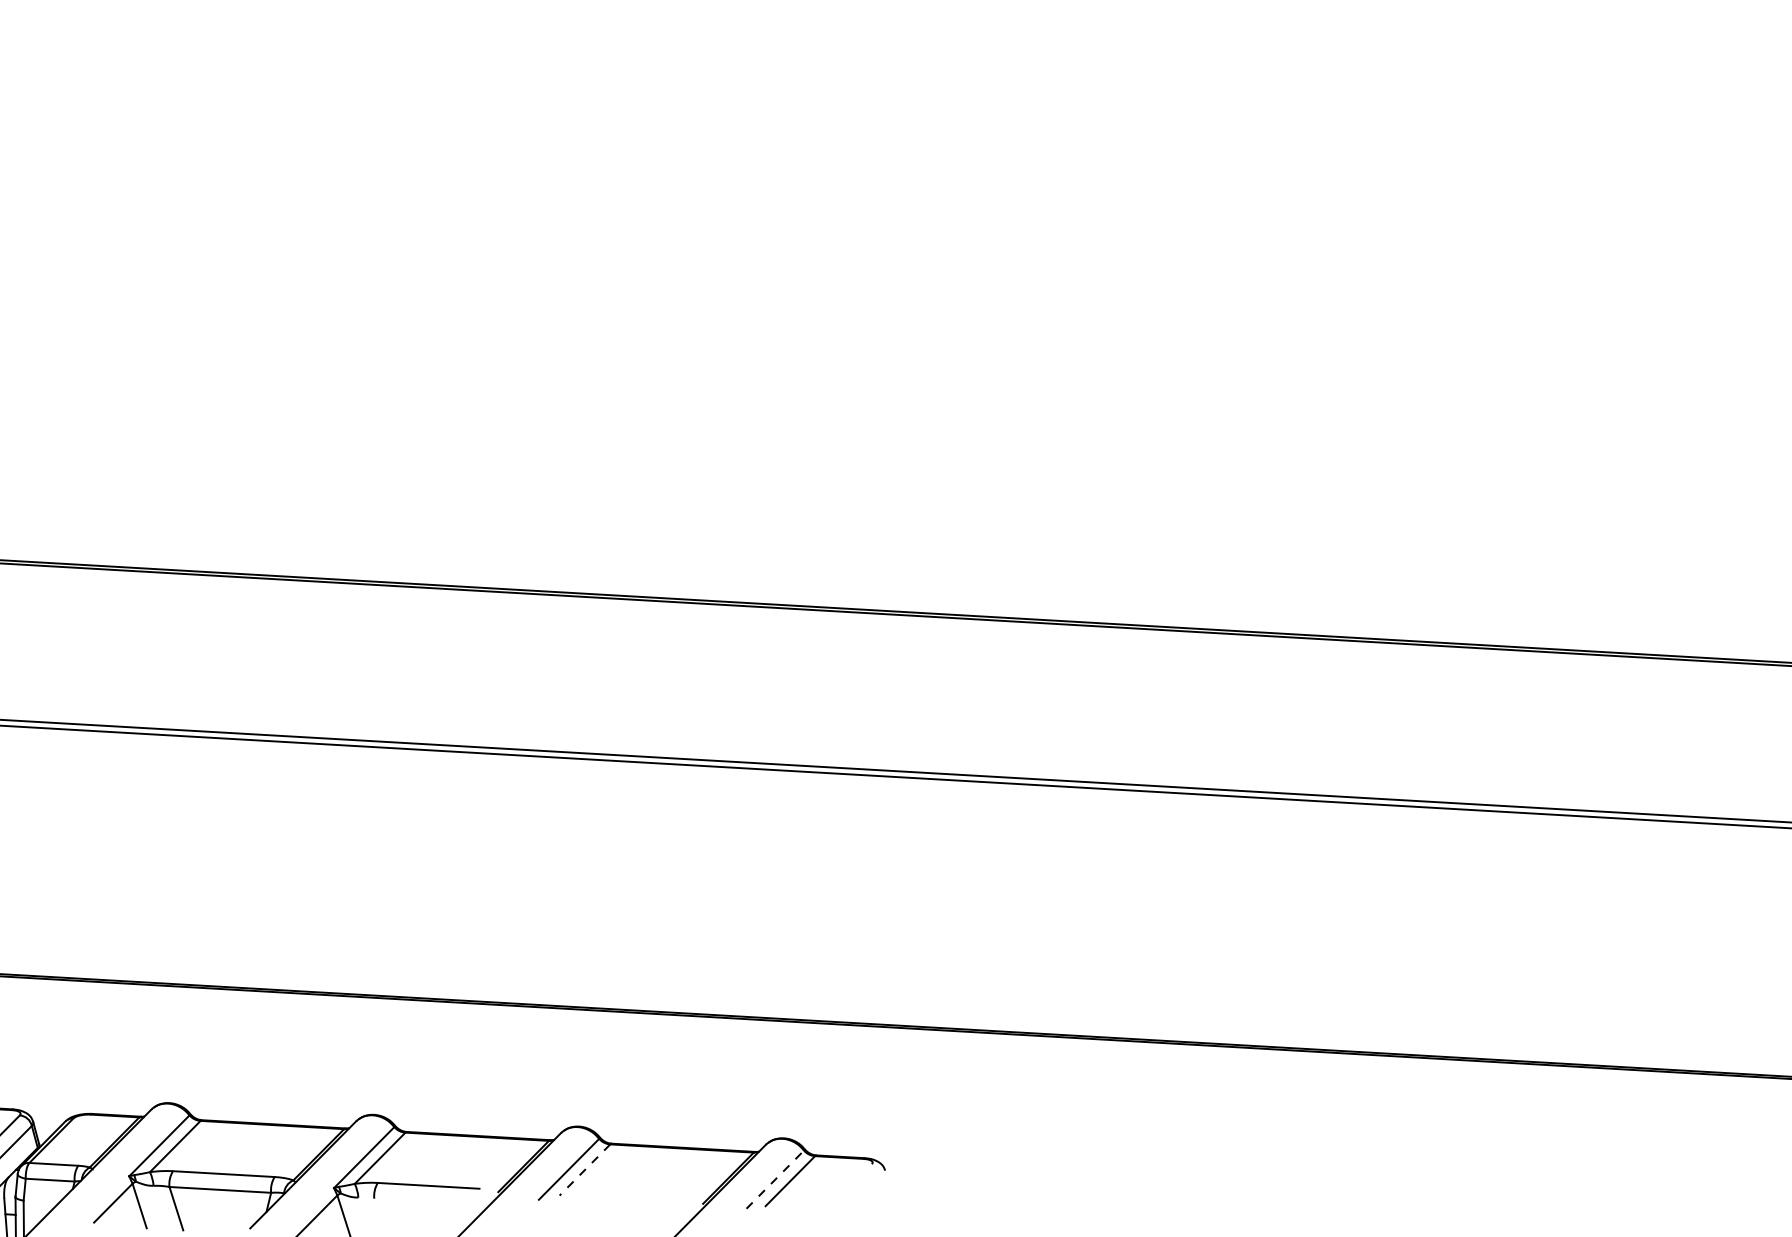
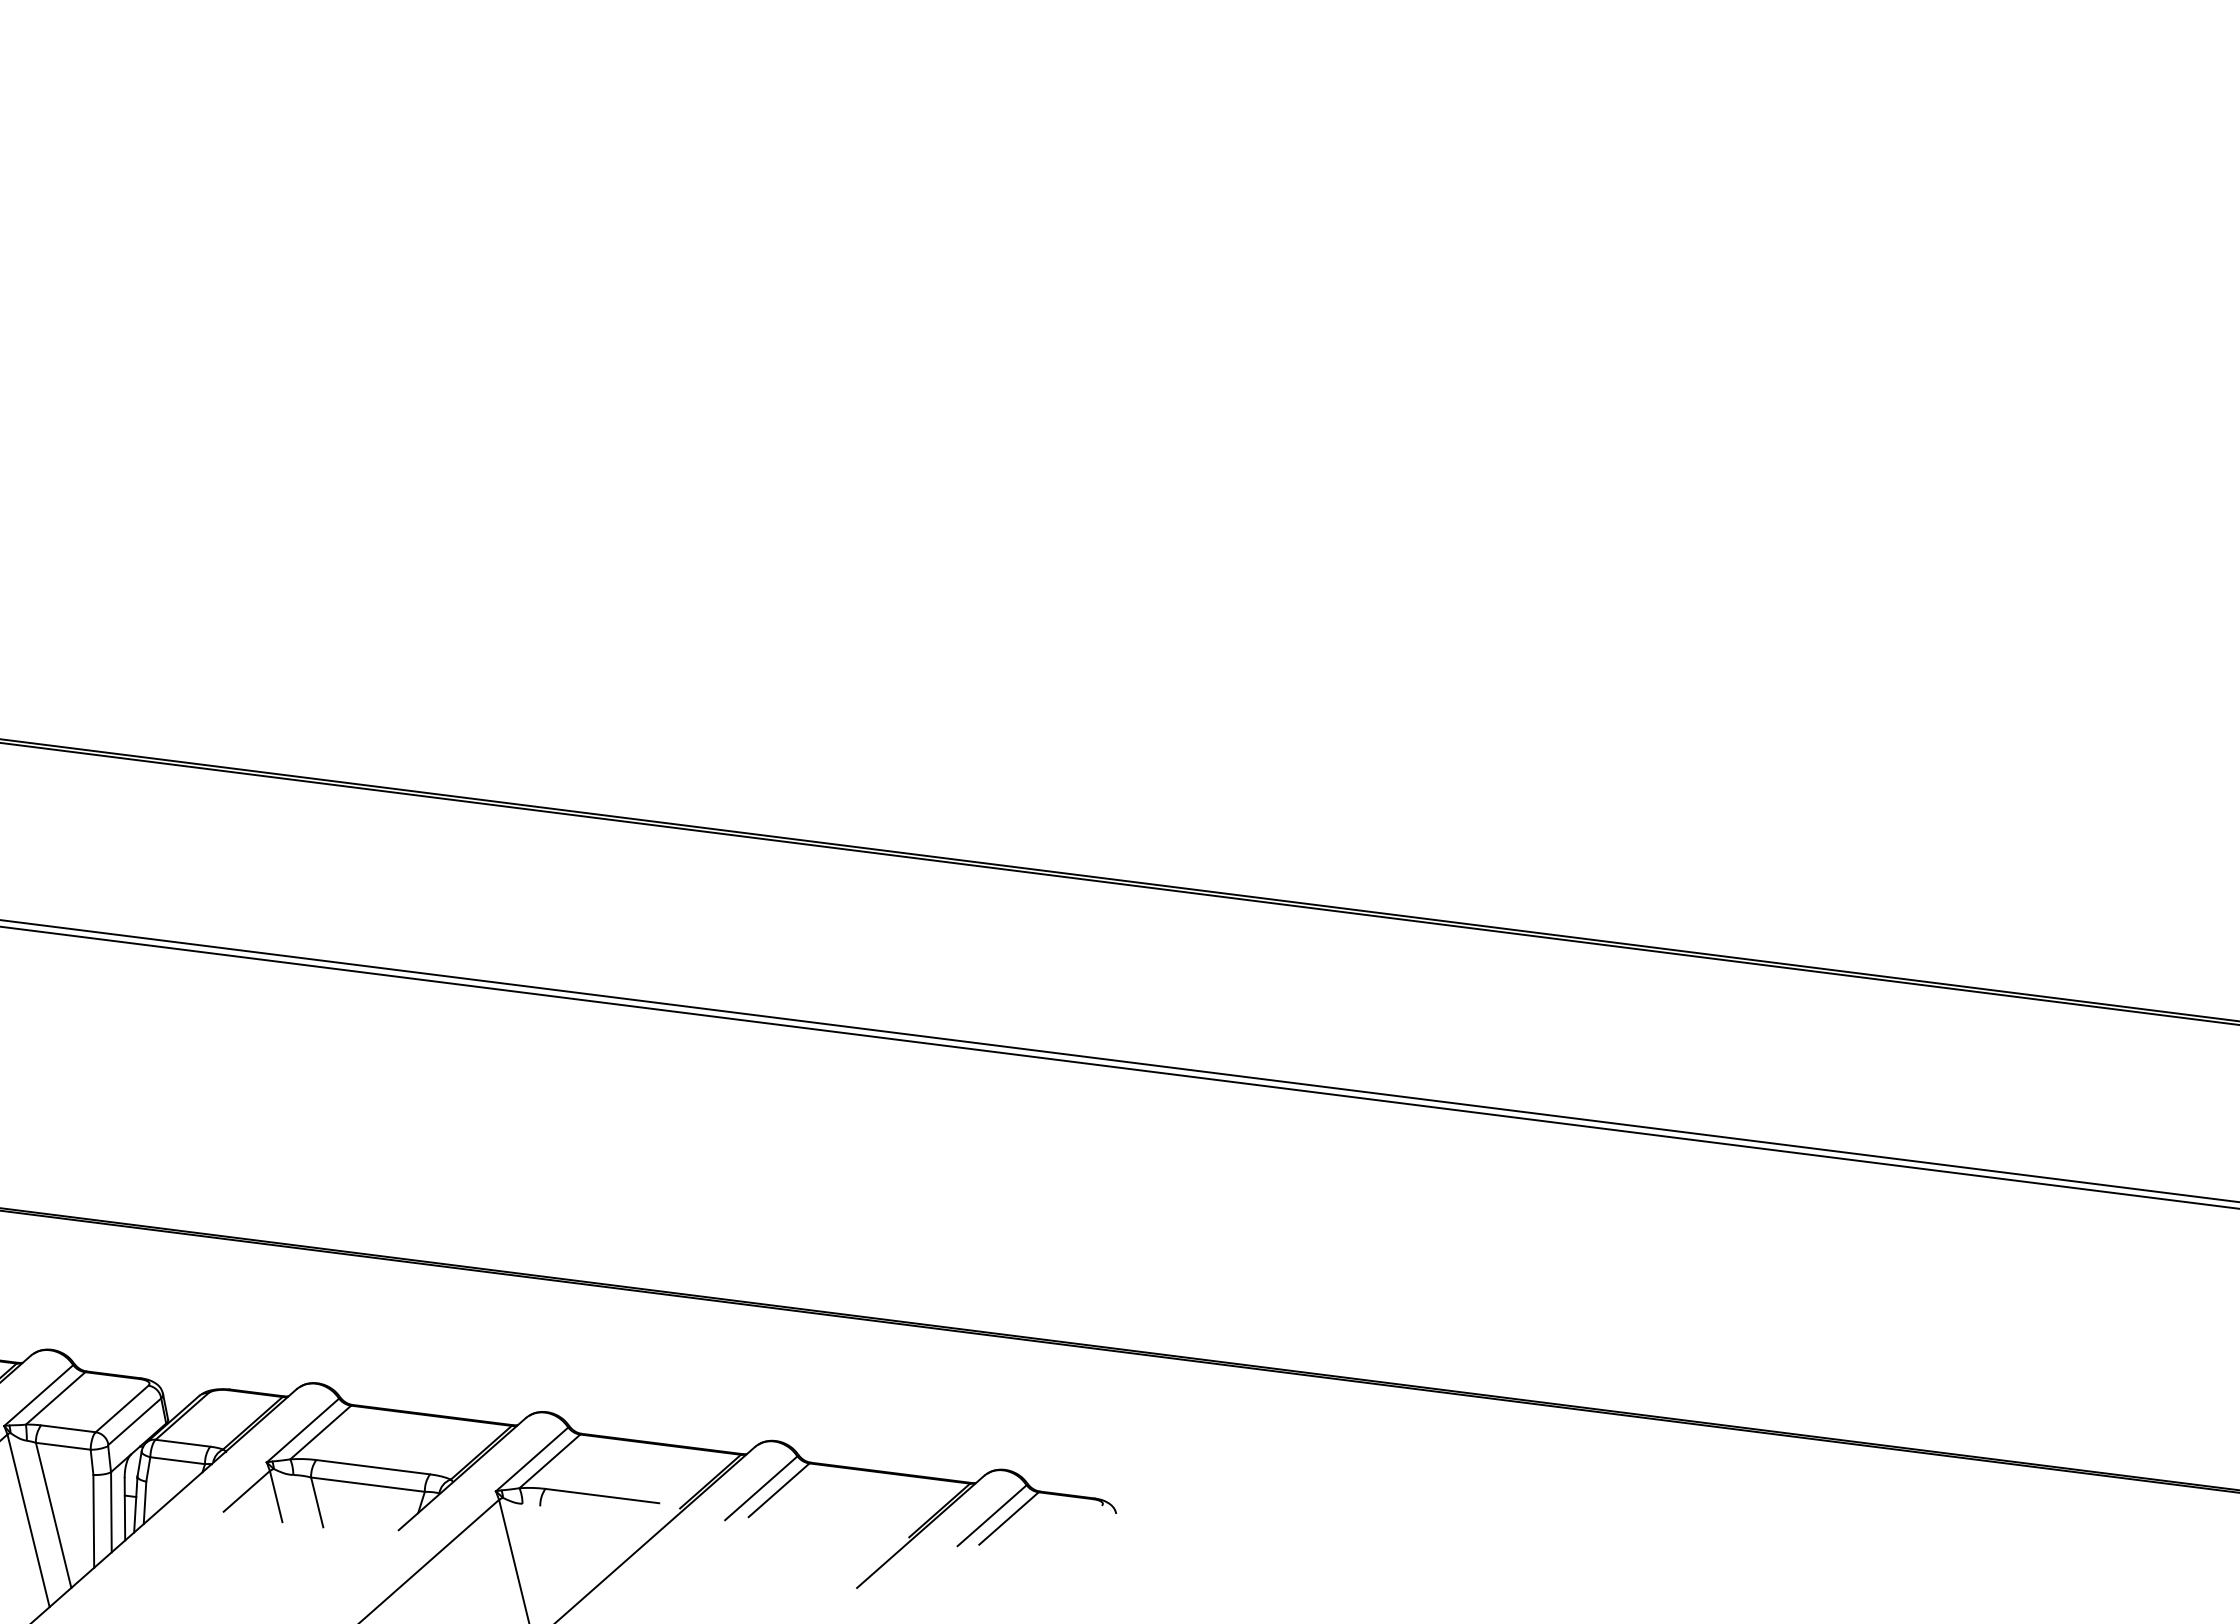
line: (585, 1170) -> (779, 1490), dashed -> solid
line: (775, 1179) -> (992, 1515), dashed -> solid

